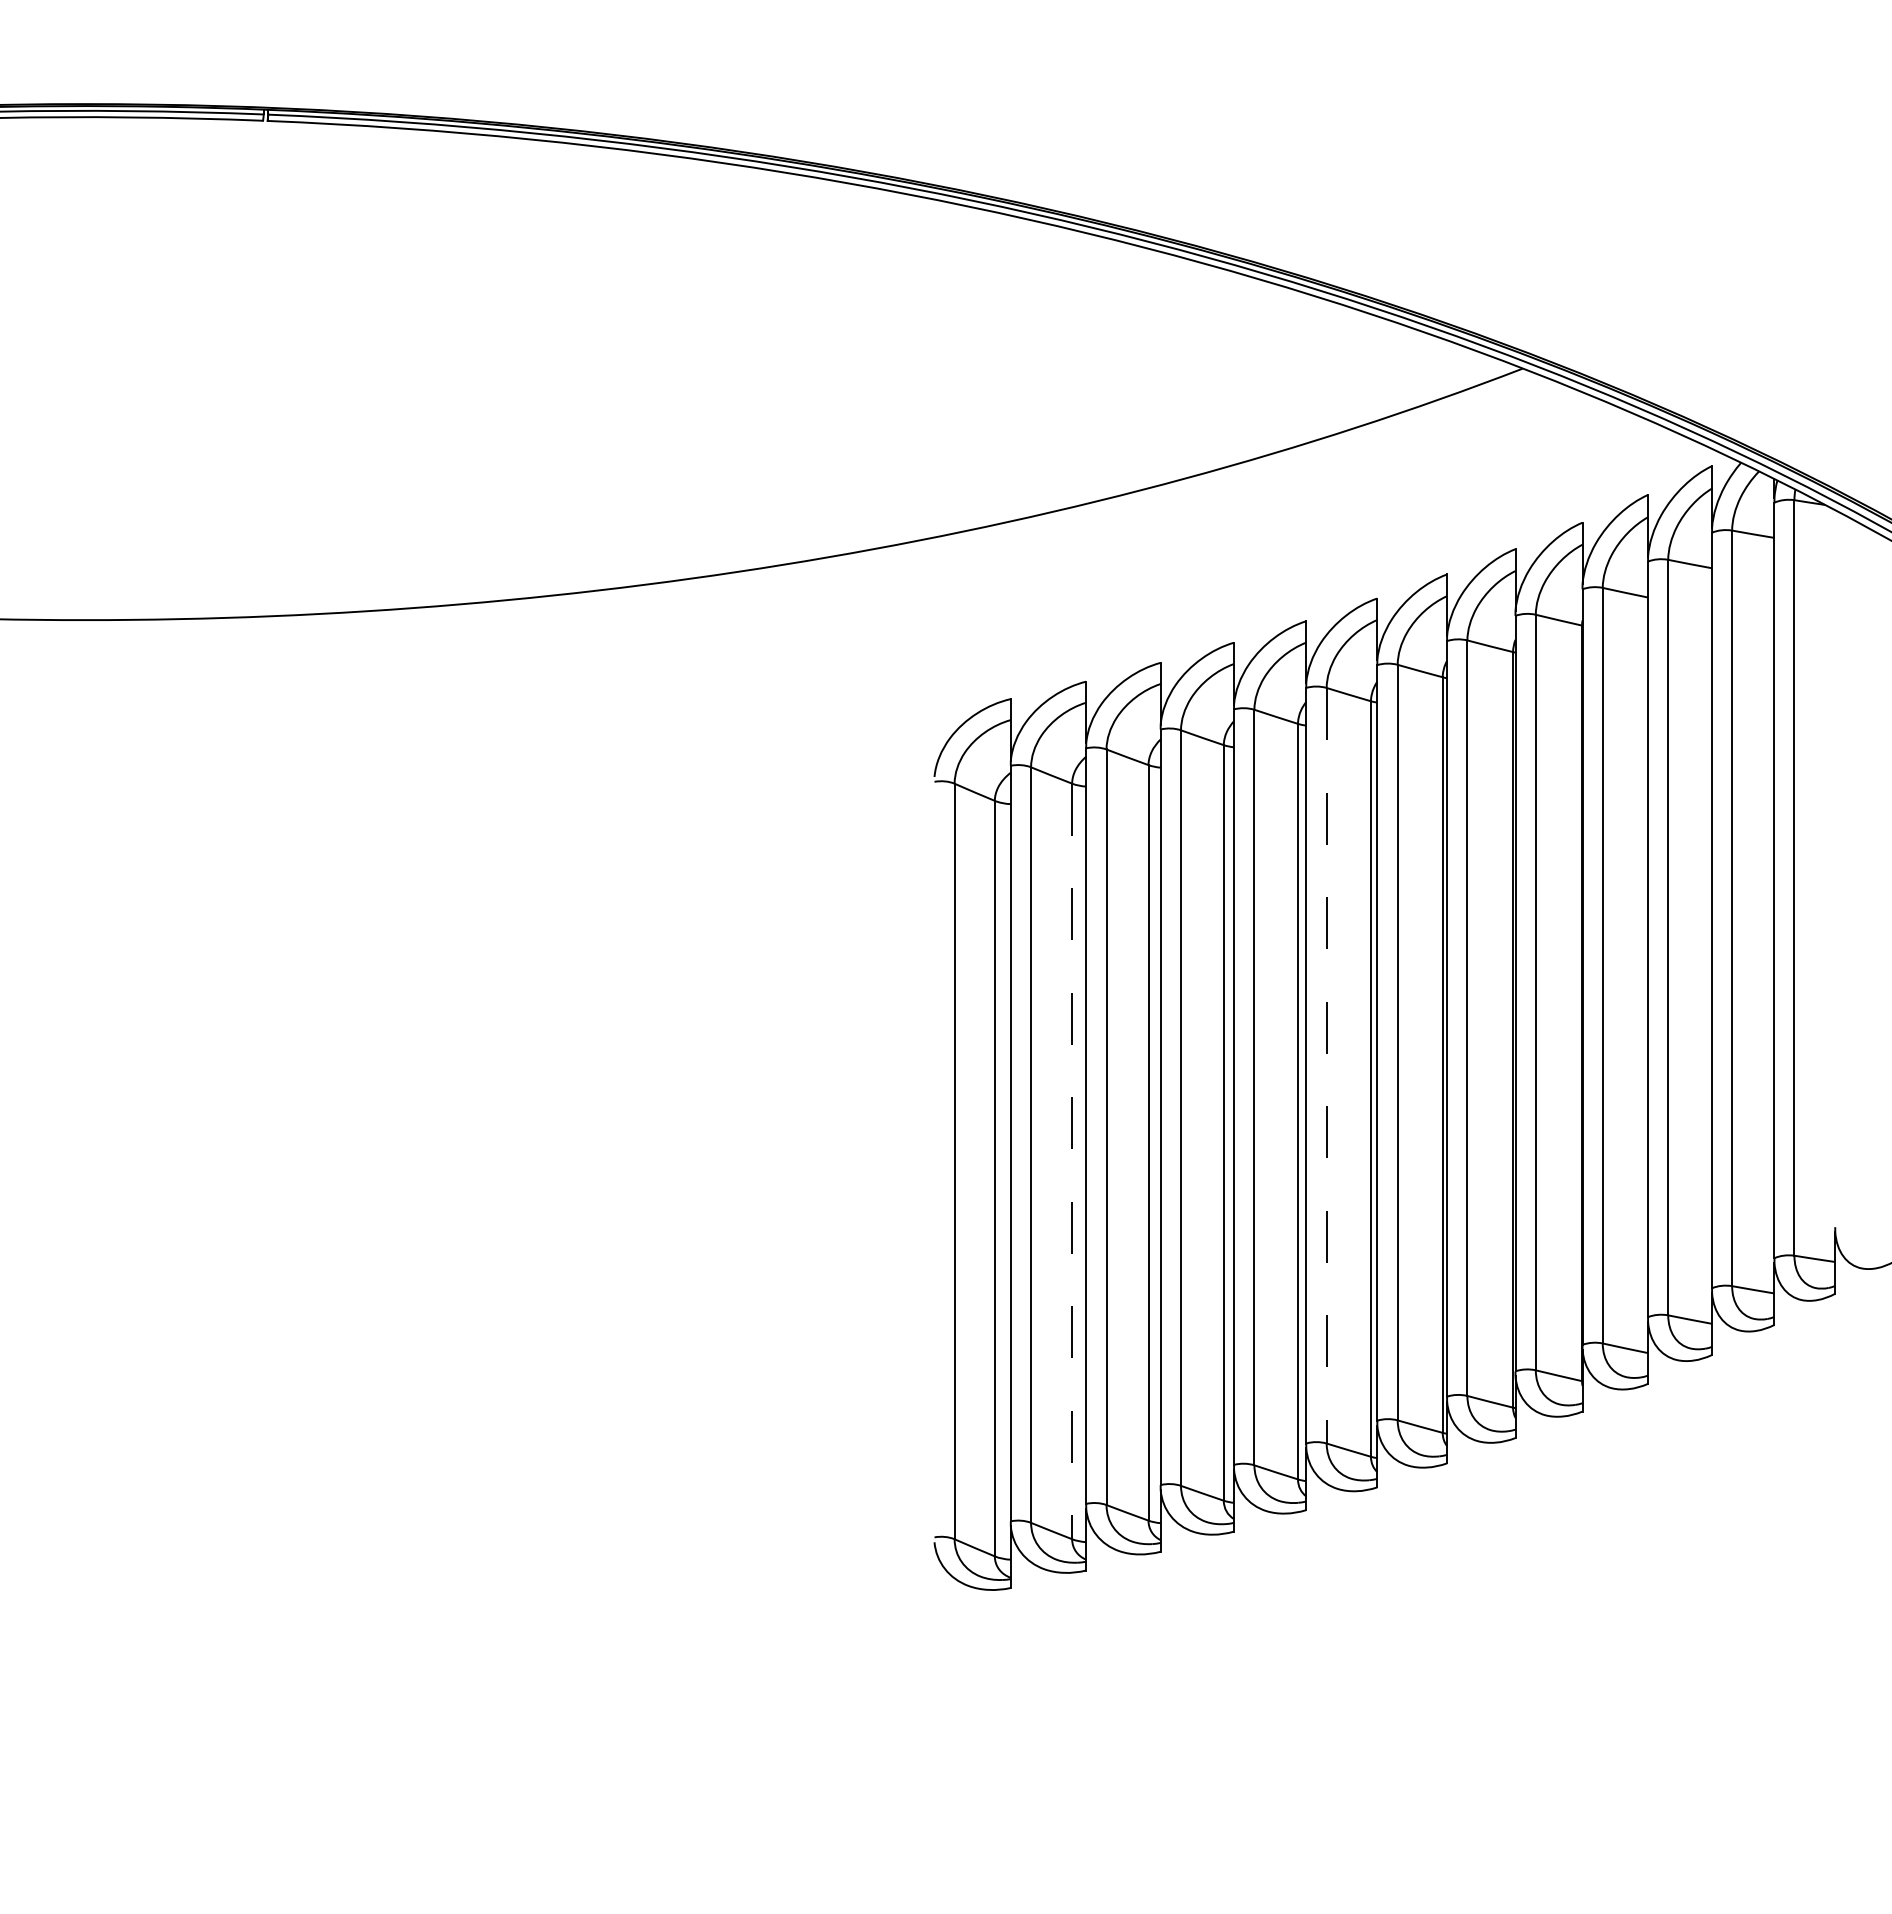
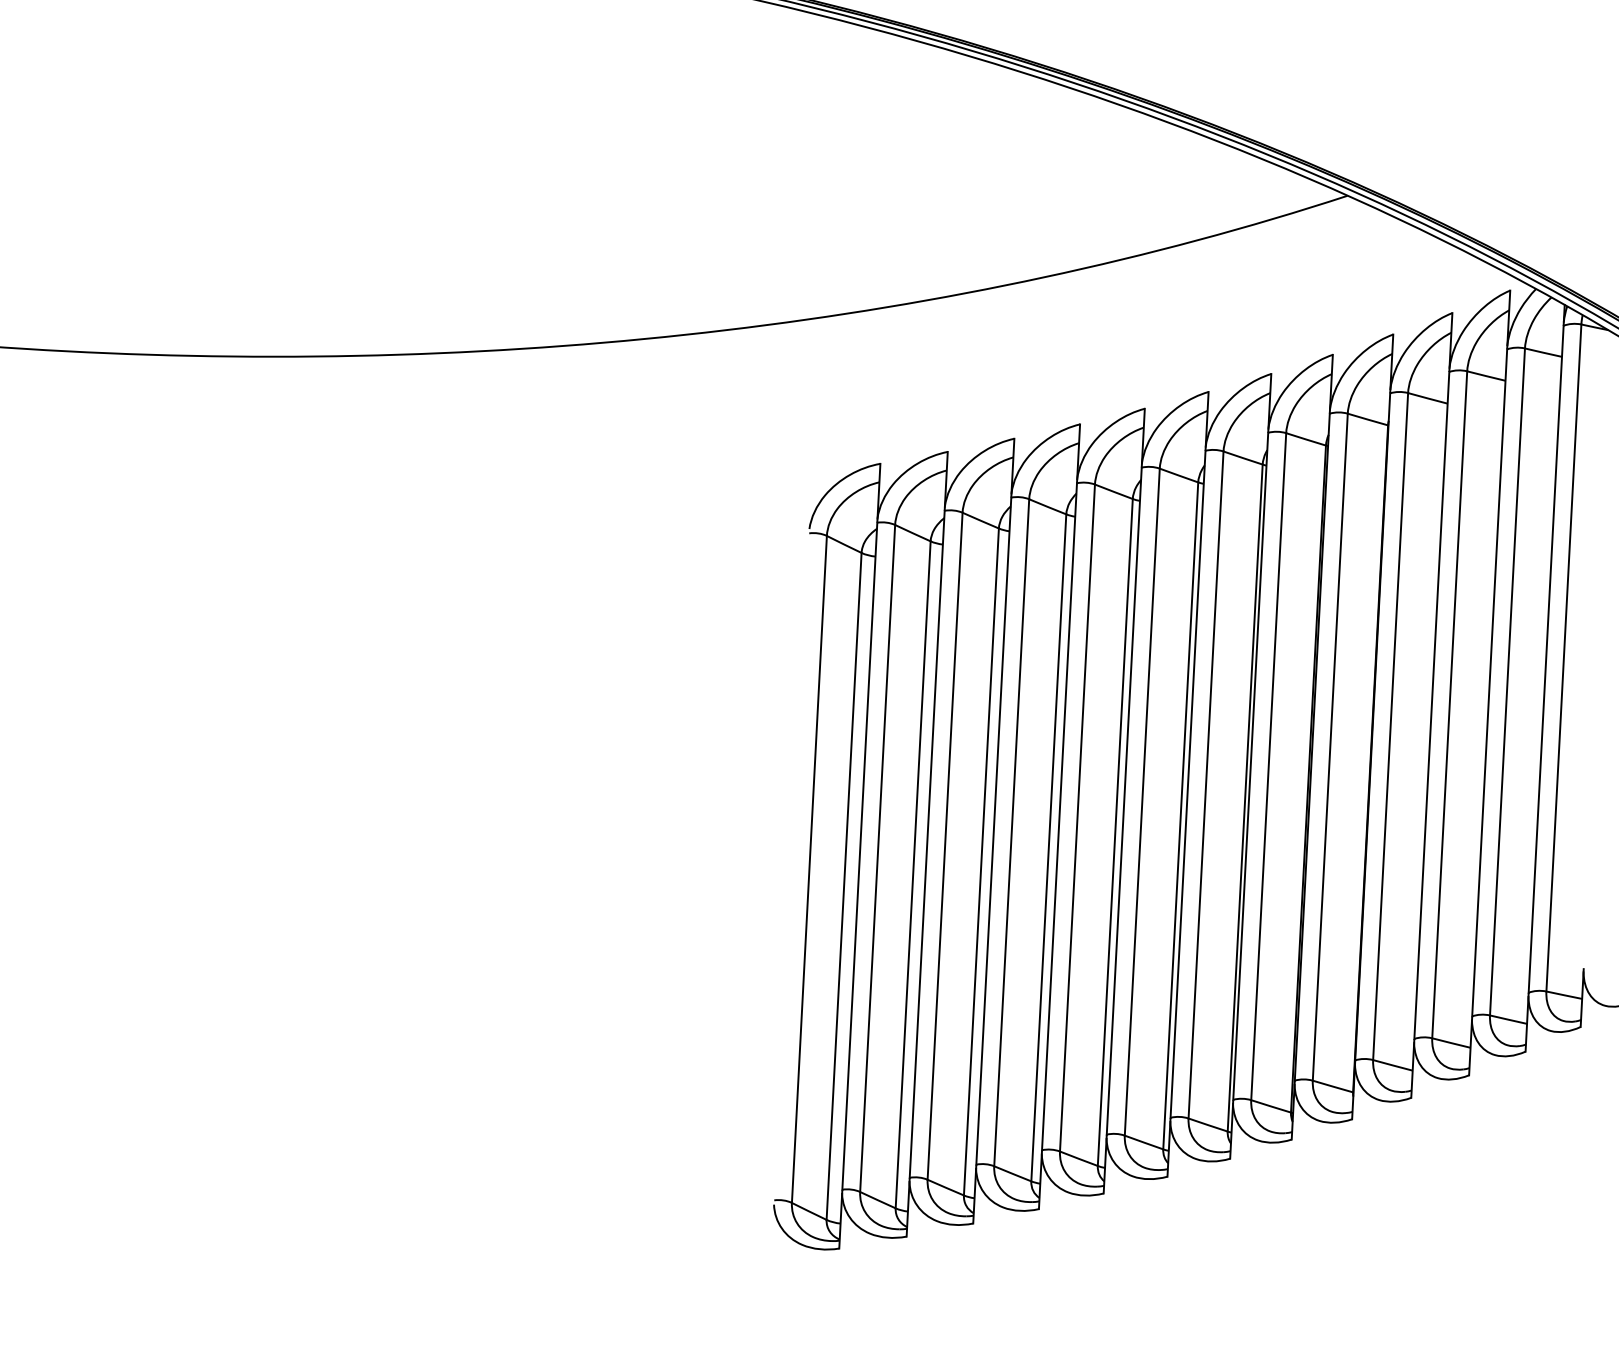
line: (1326, 1065) -> (1142, 801), dashed -> solid
line: (1072, 1161) -> (913, 874), dashed -> solid

